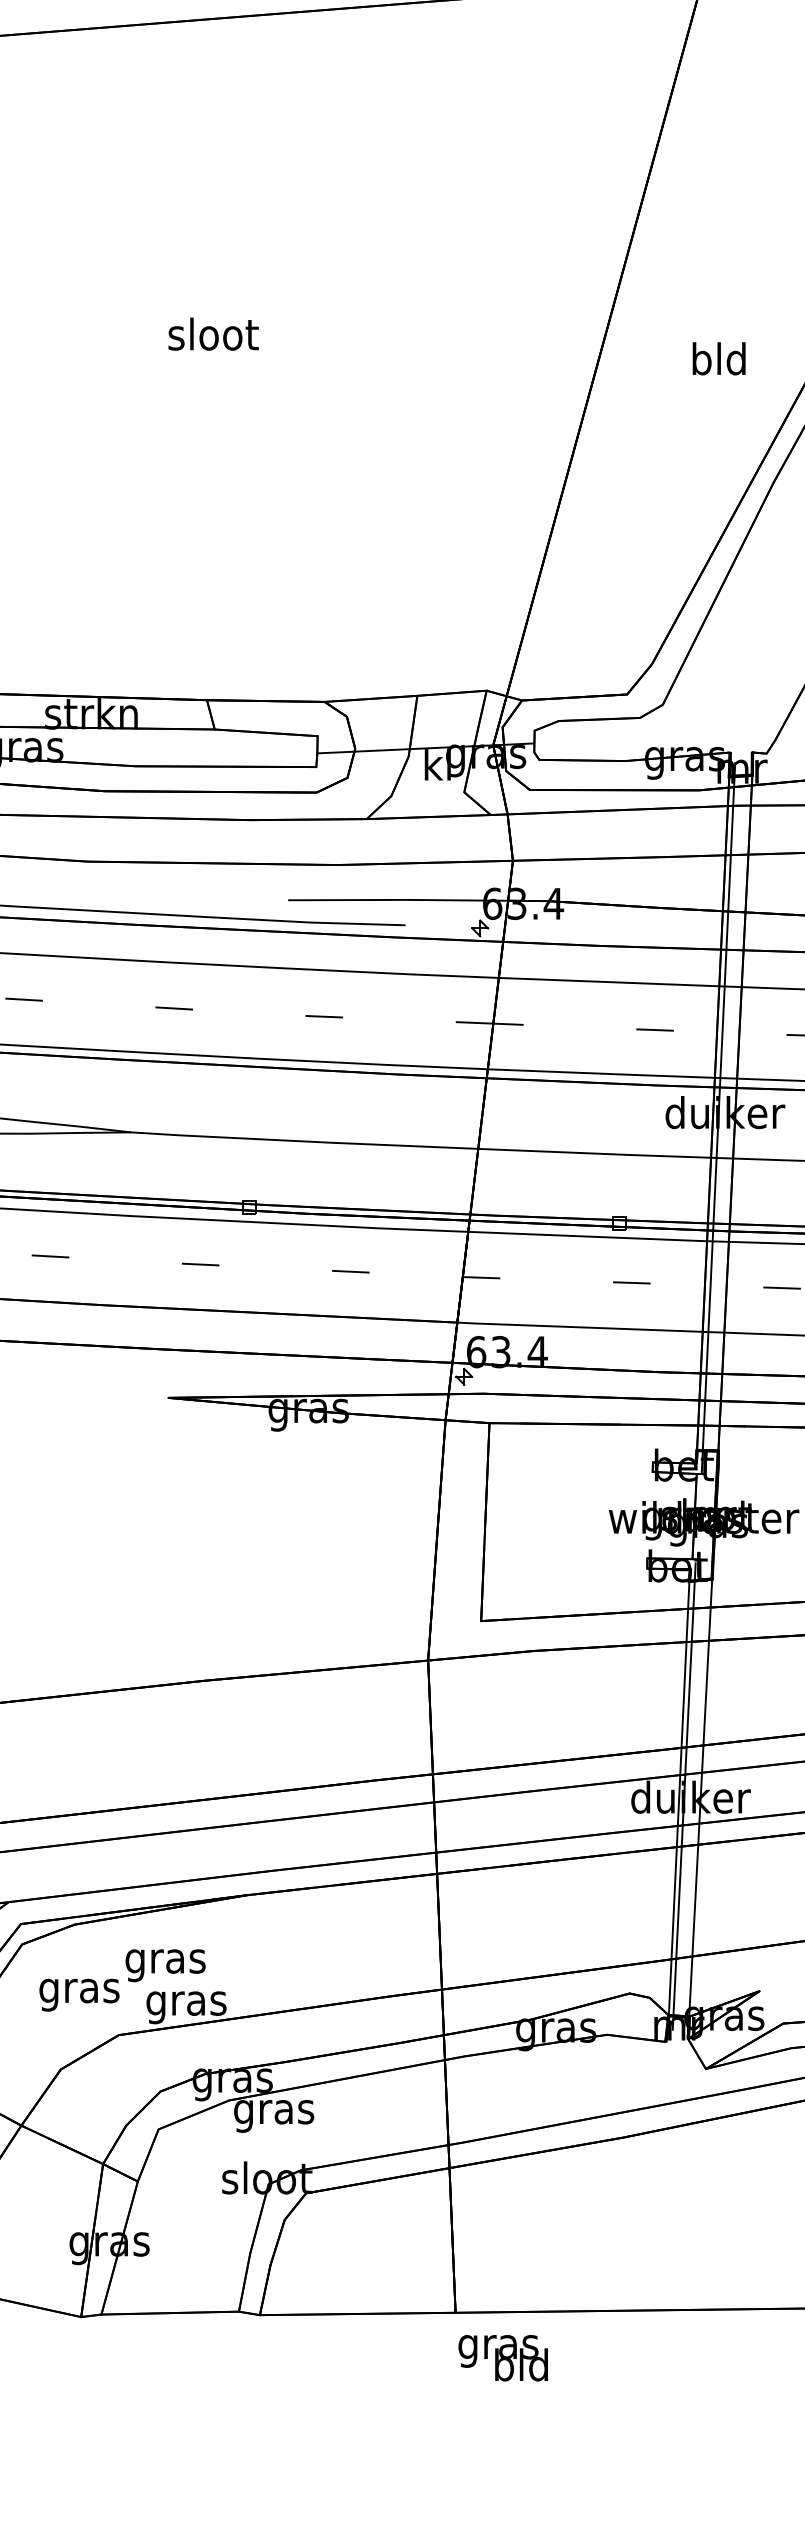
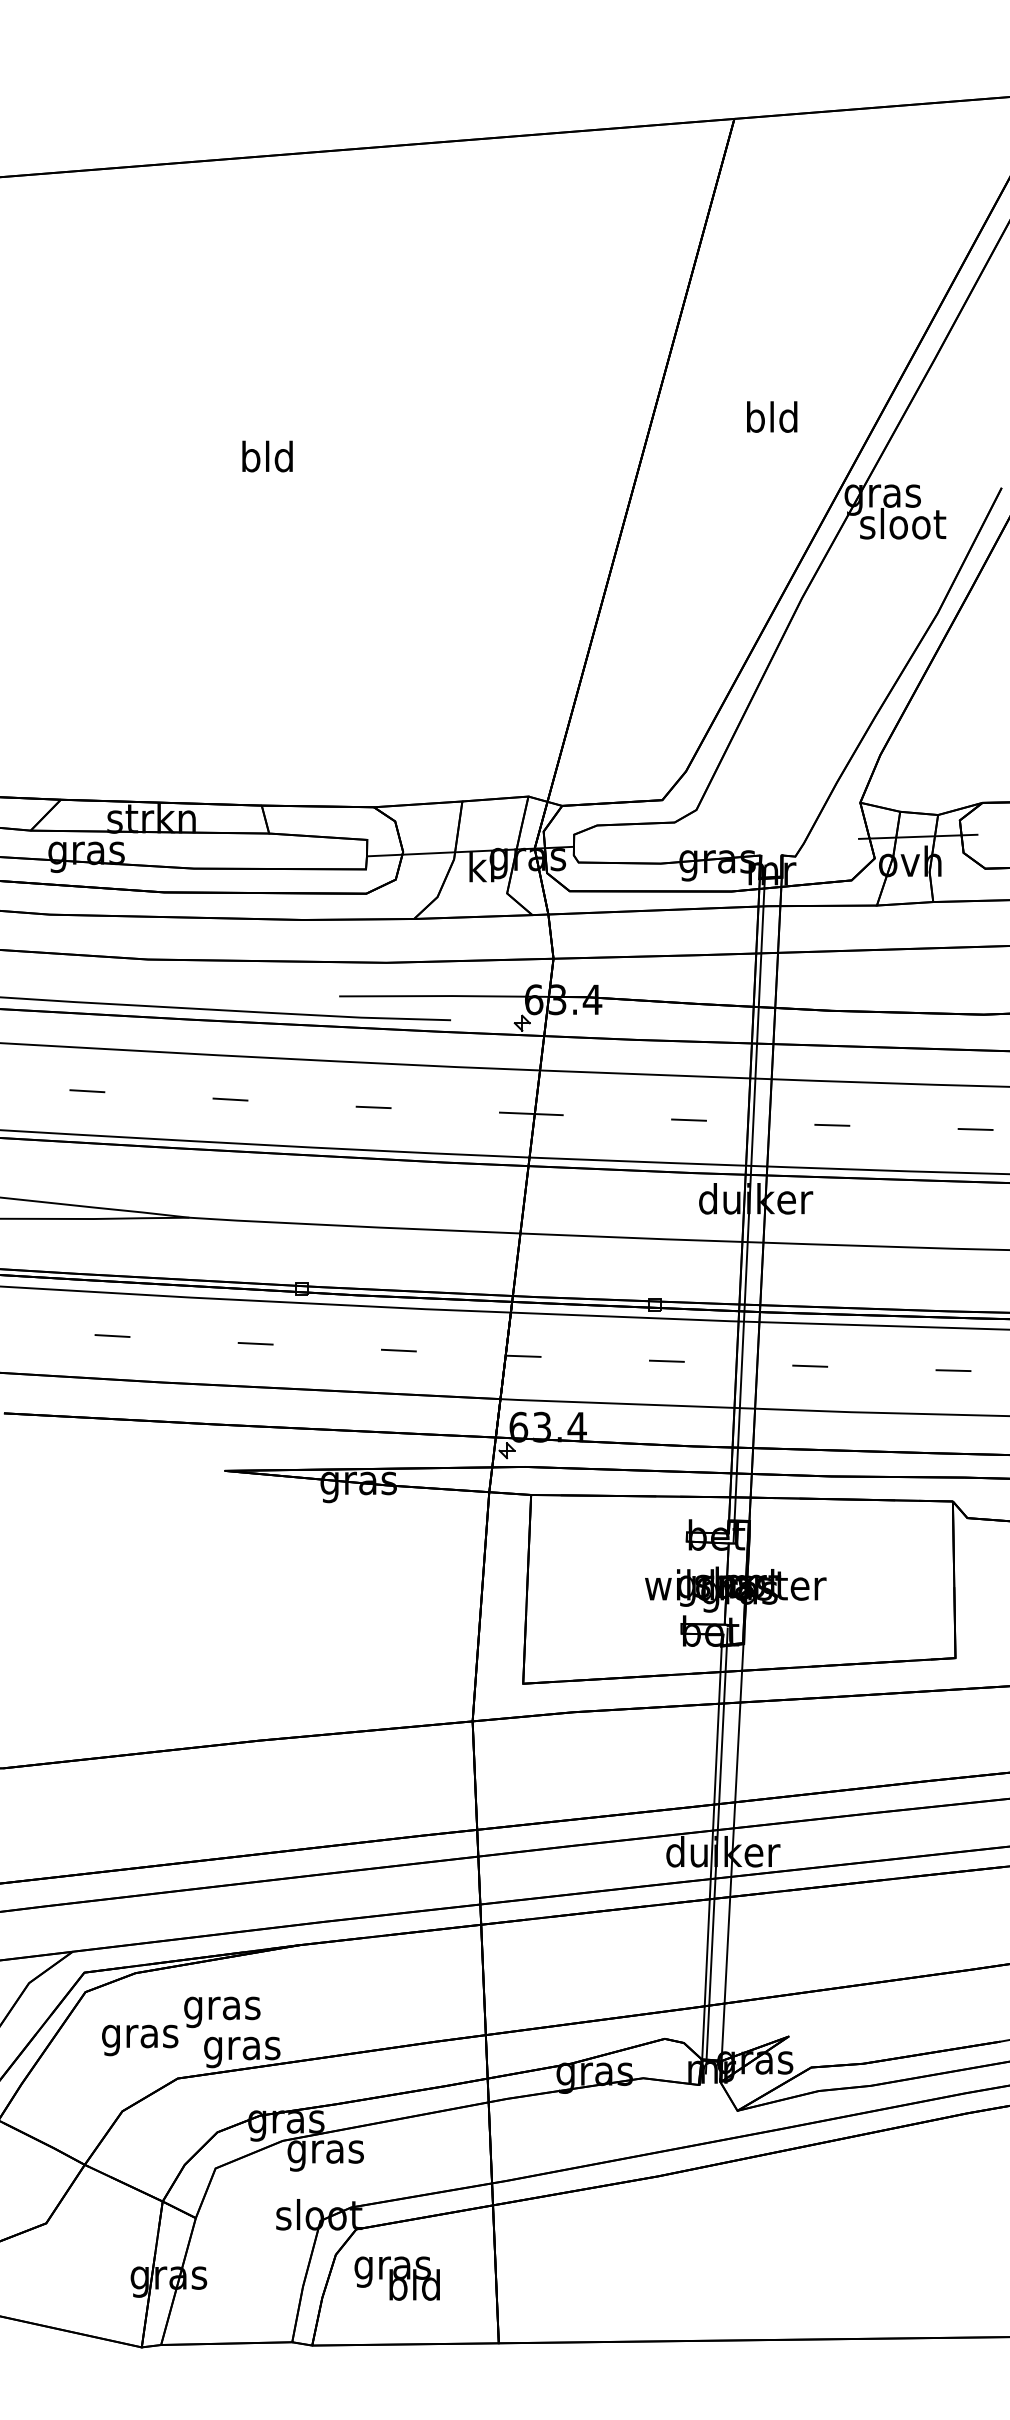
text: (214, 334) -> (268, 456), sloot -> bld
text: (719, 358) -> (772, 416), moved
text: (502, 2358) -> (396, 2278), moved

